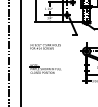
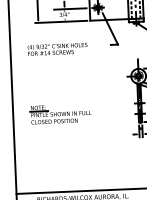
text: (45, 46) -> (57, 48), moved

